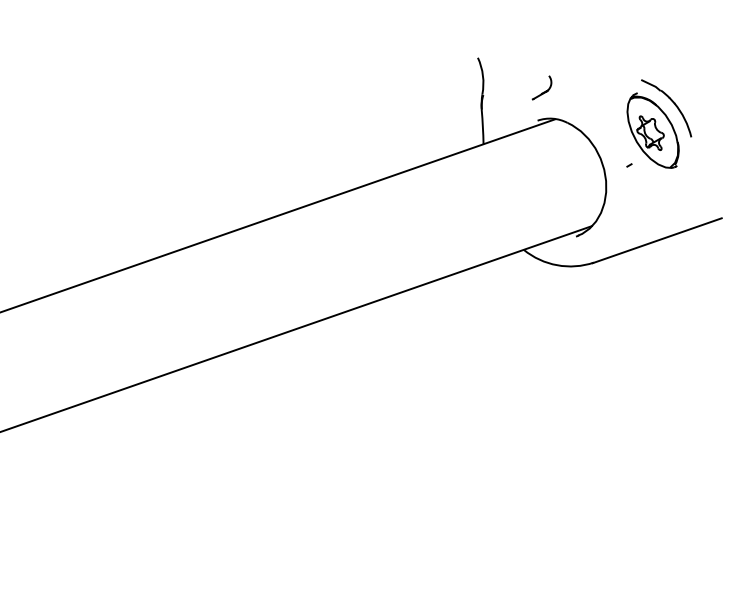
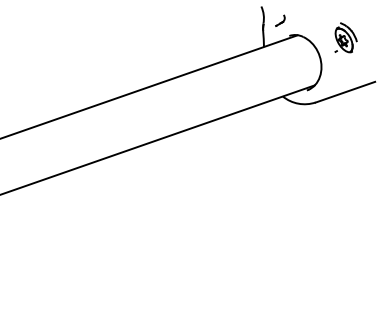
part: (542, 87) -> (280, 20), moved
part: (657, 123) -> (345, 37), size x0.71

